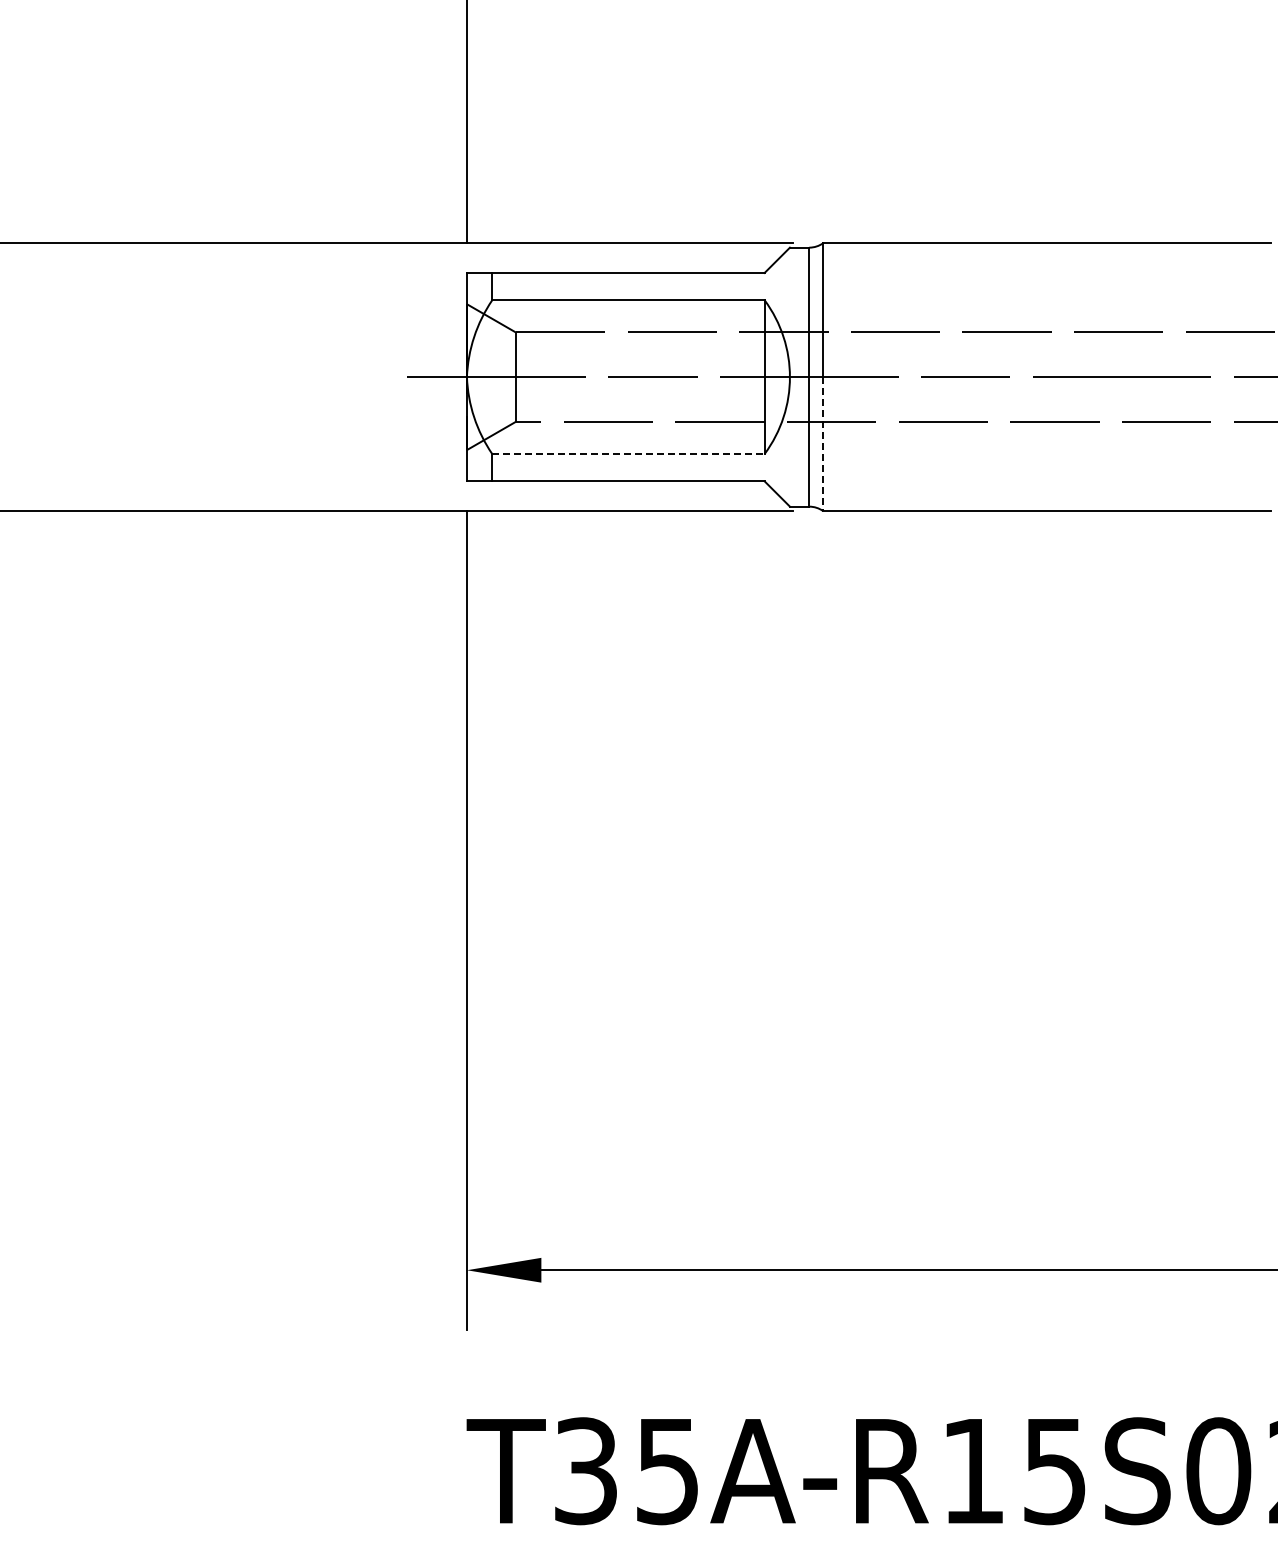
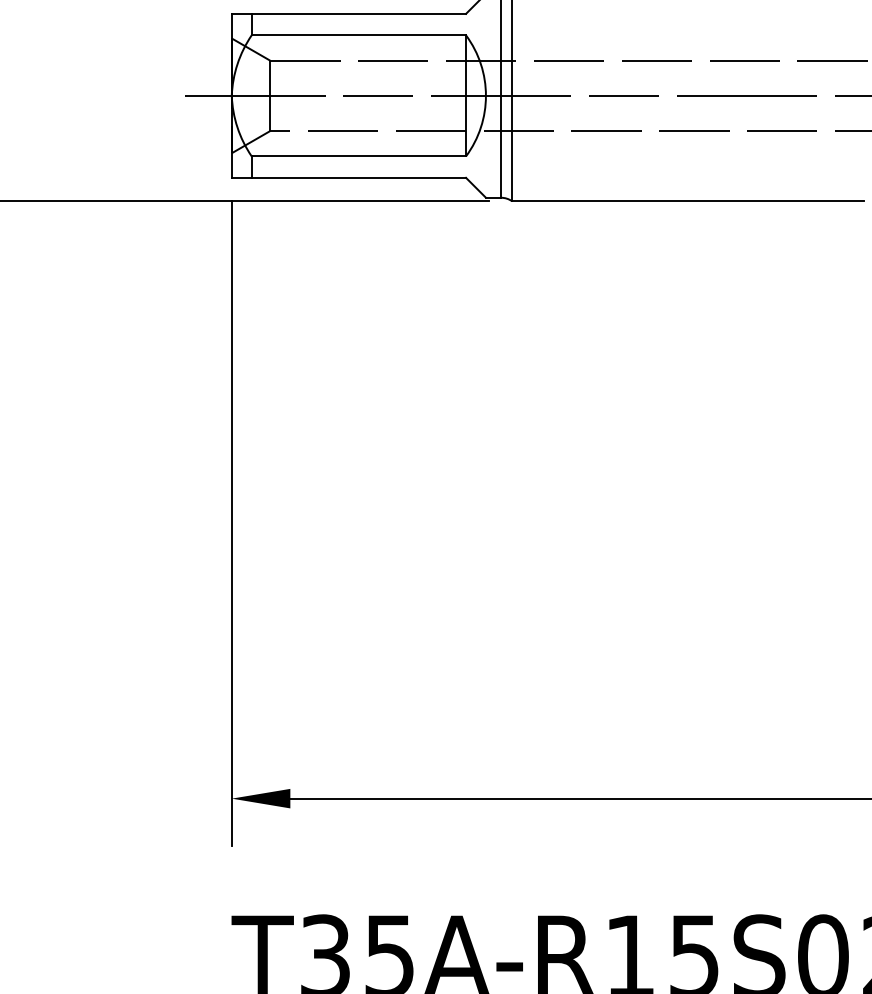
line: (823, 444) -> (512, 148), dashed -> solid
line: (628, 454) -> (358, 156), dashed -> solid

